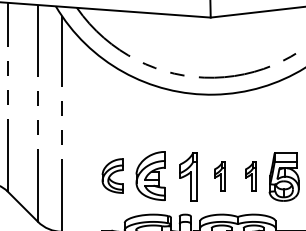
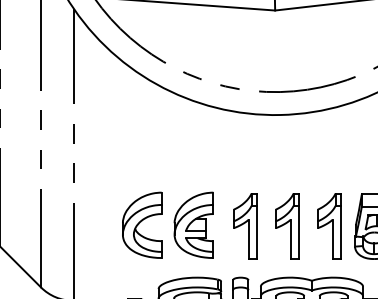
part: (112, 175) -> (142, 224), size x1.43
part: (219, 176) -> (287, 225), size x1.67
part: (250, 176) -> (329, 225), size x1.67

